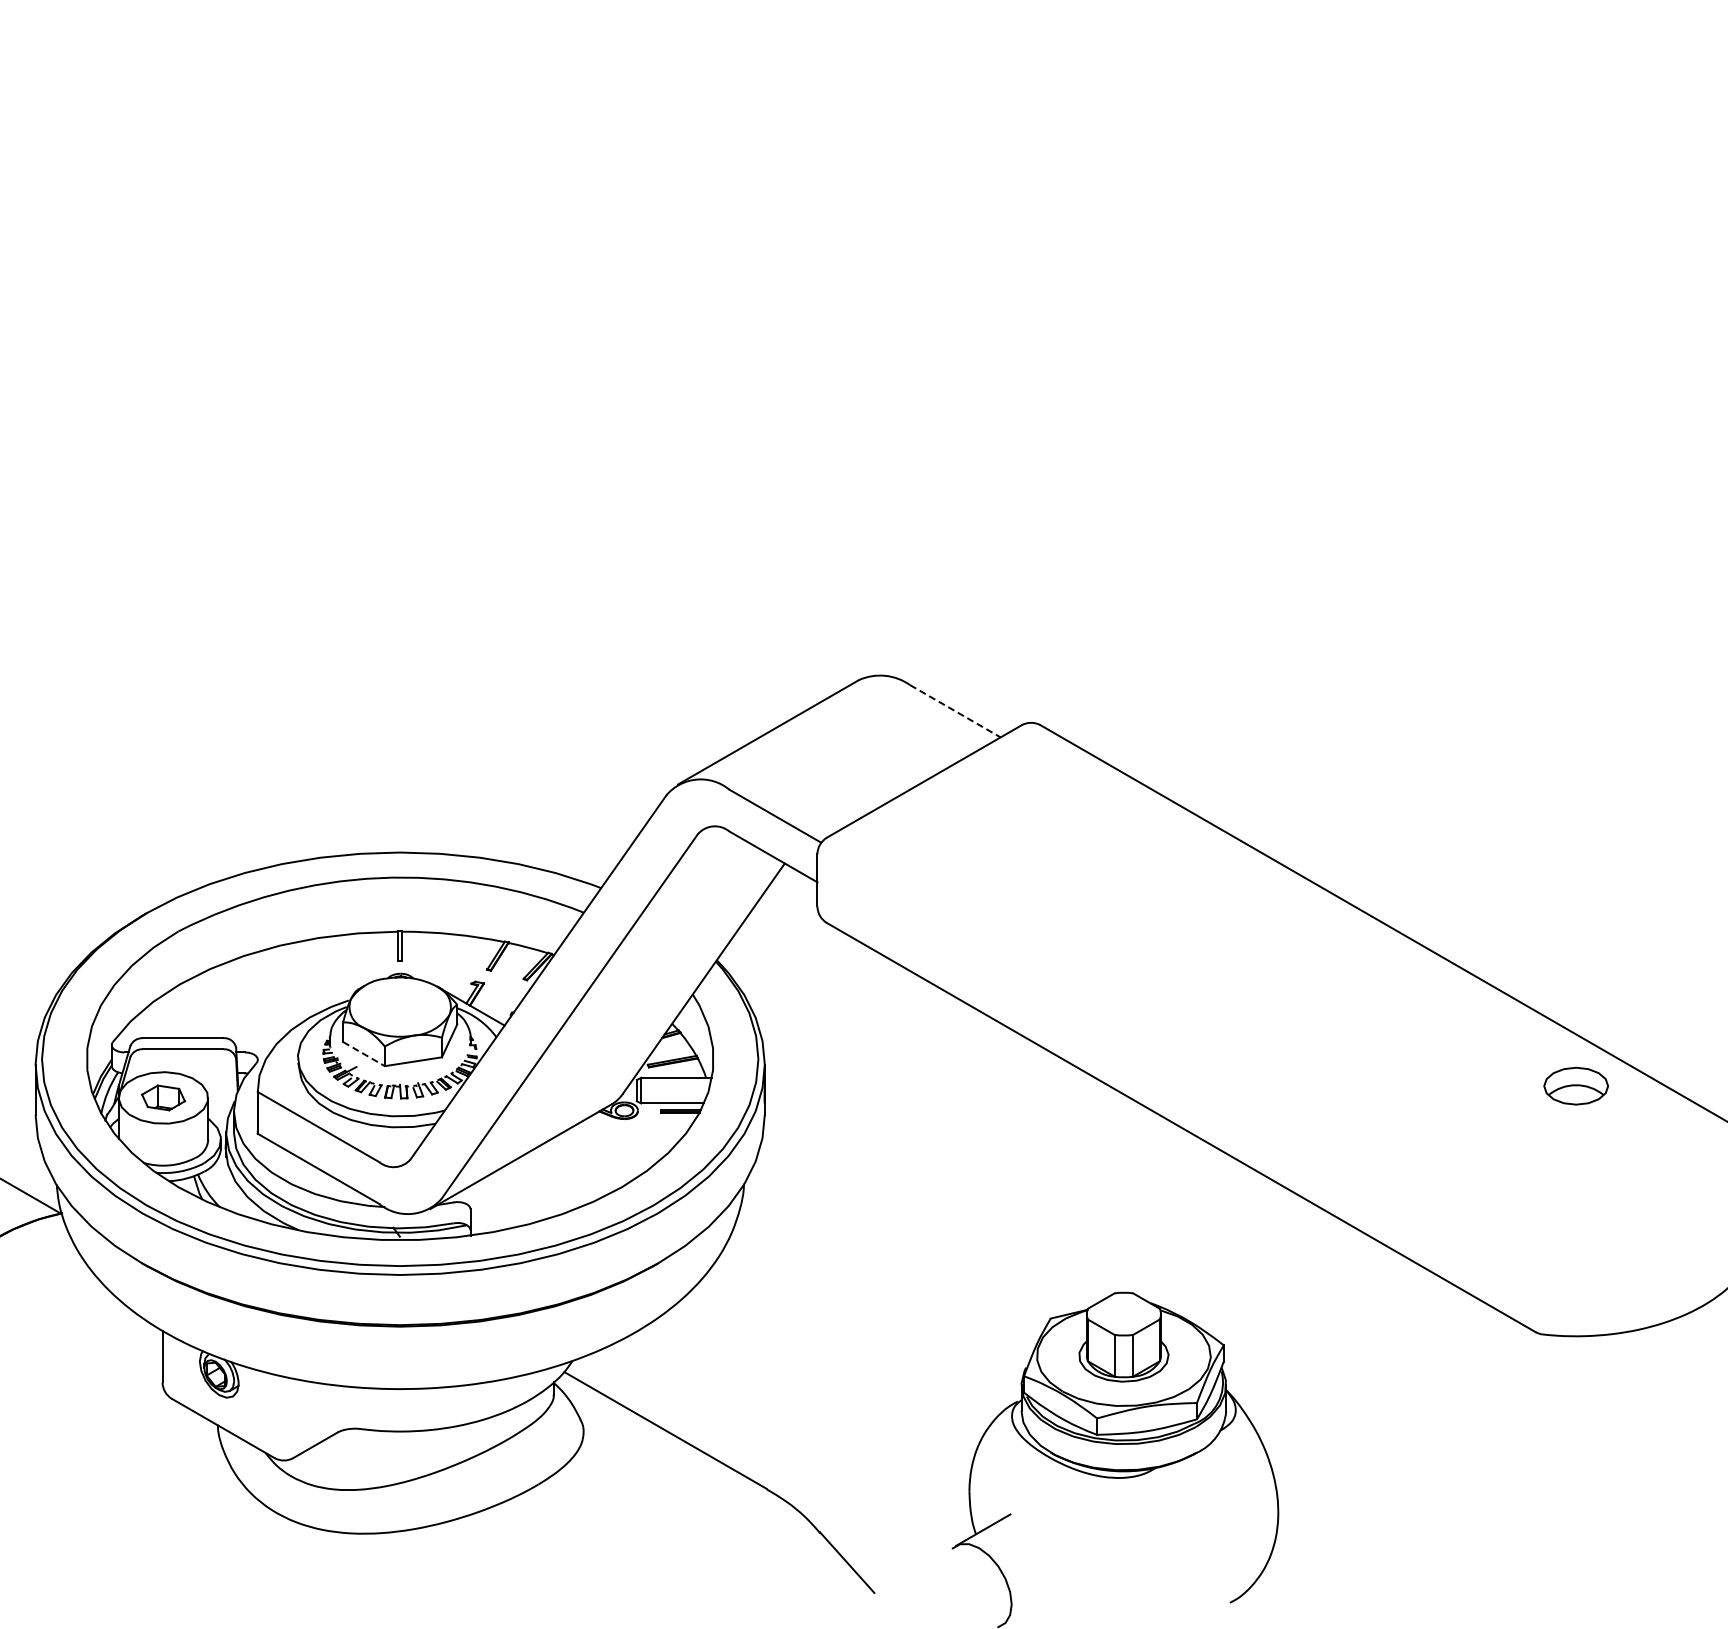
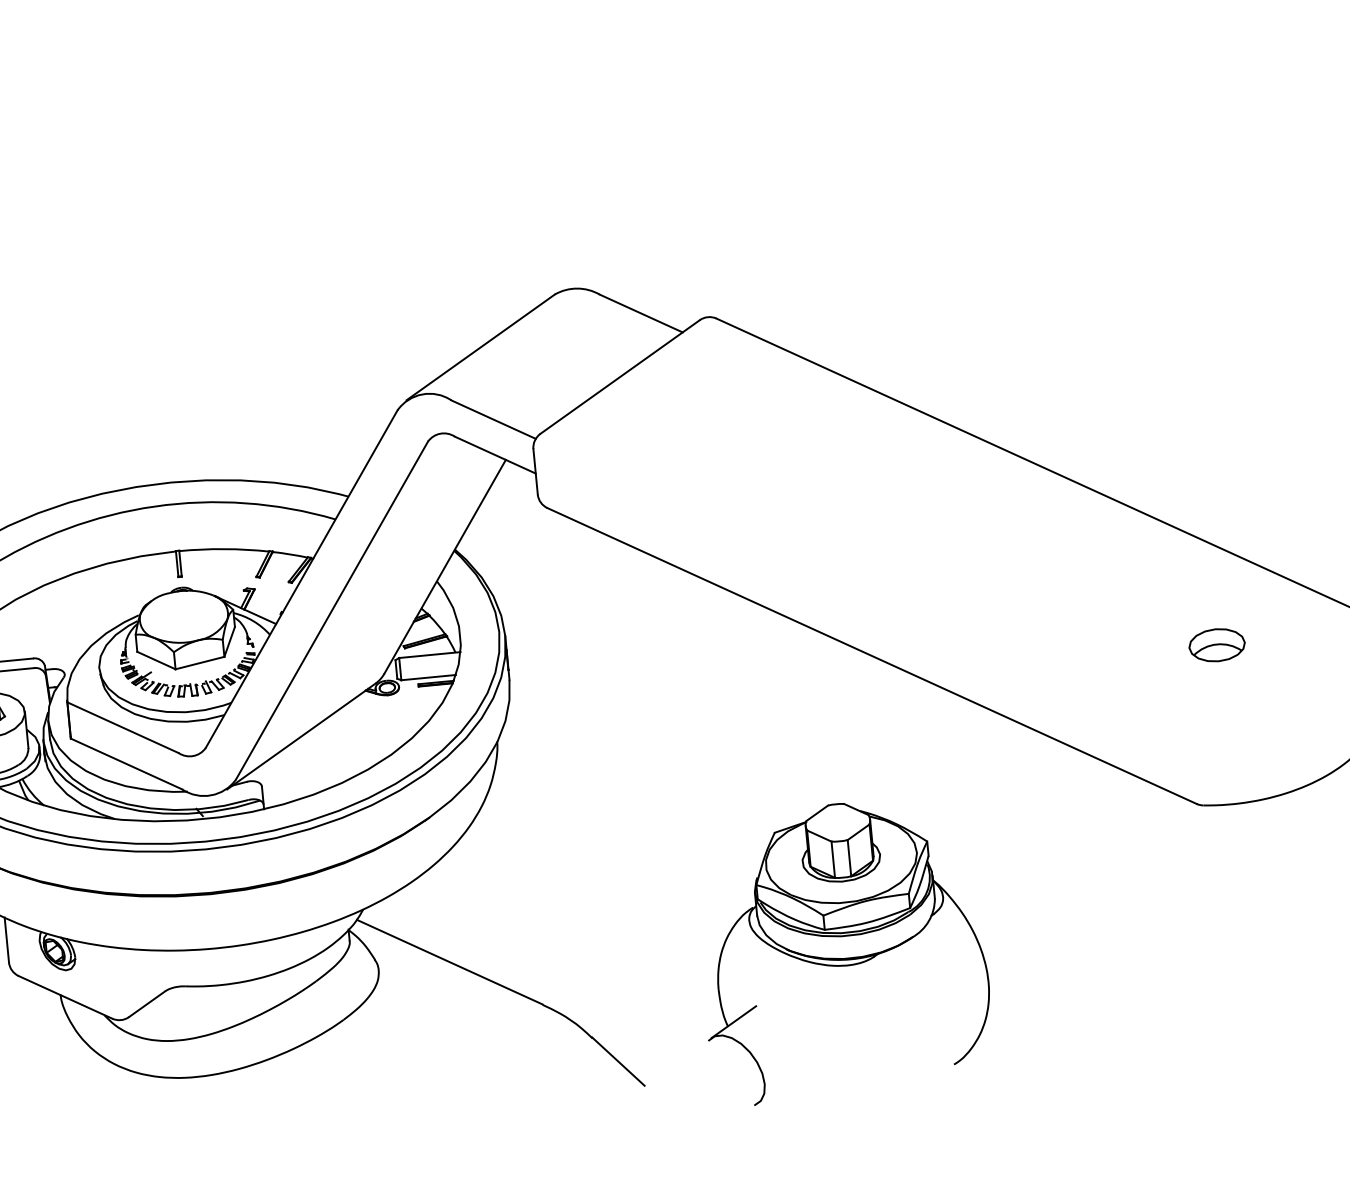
line: (955, 711) -> (641, 313), dashed -> solid
line: (364, 1054) -> (156, 660), dashed -> solid
part: (1575, 1085) -> (1216, 644), moved

